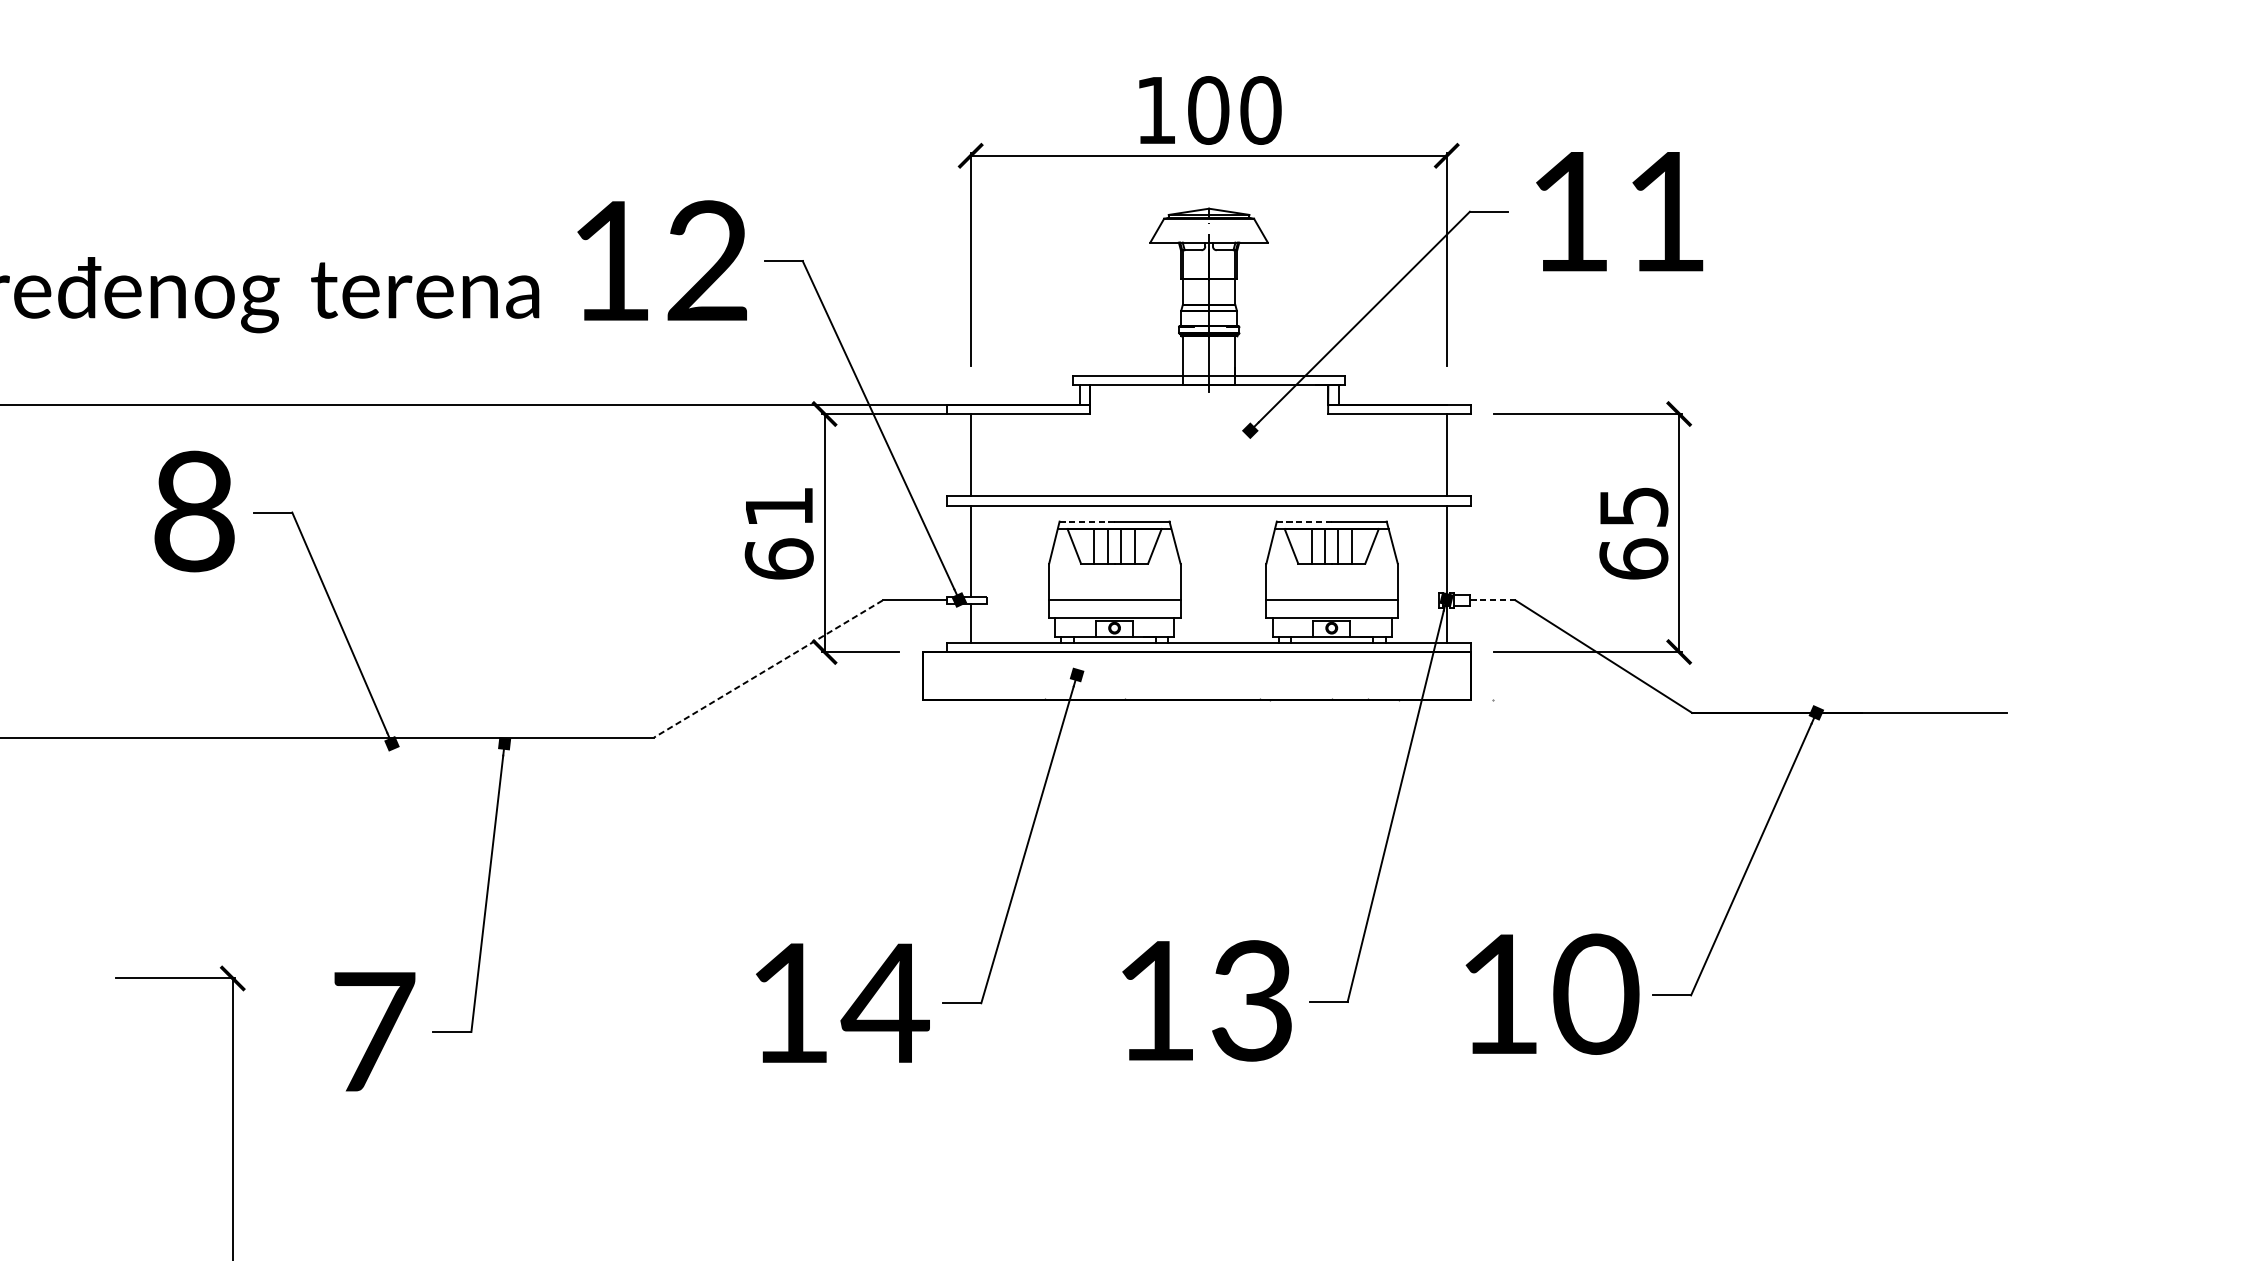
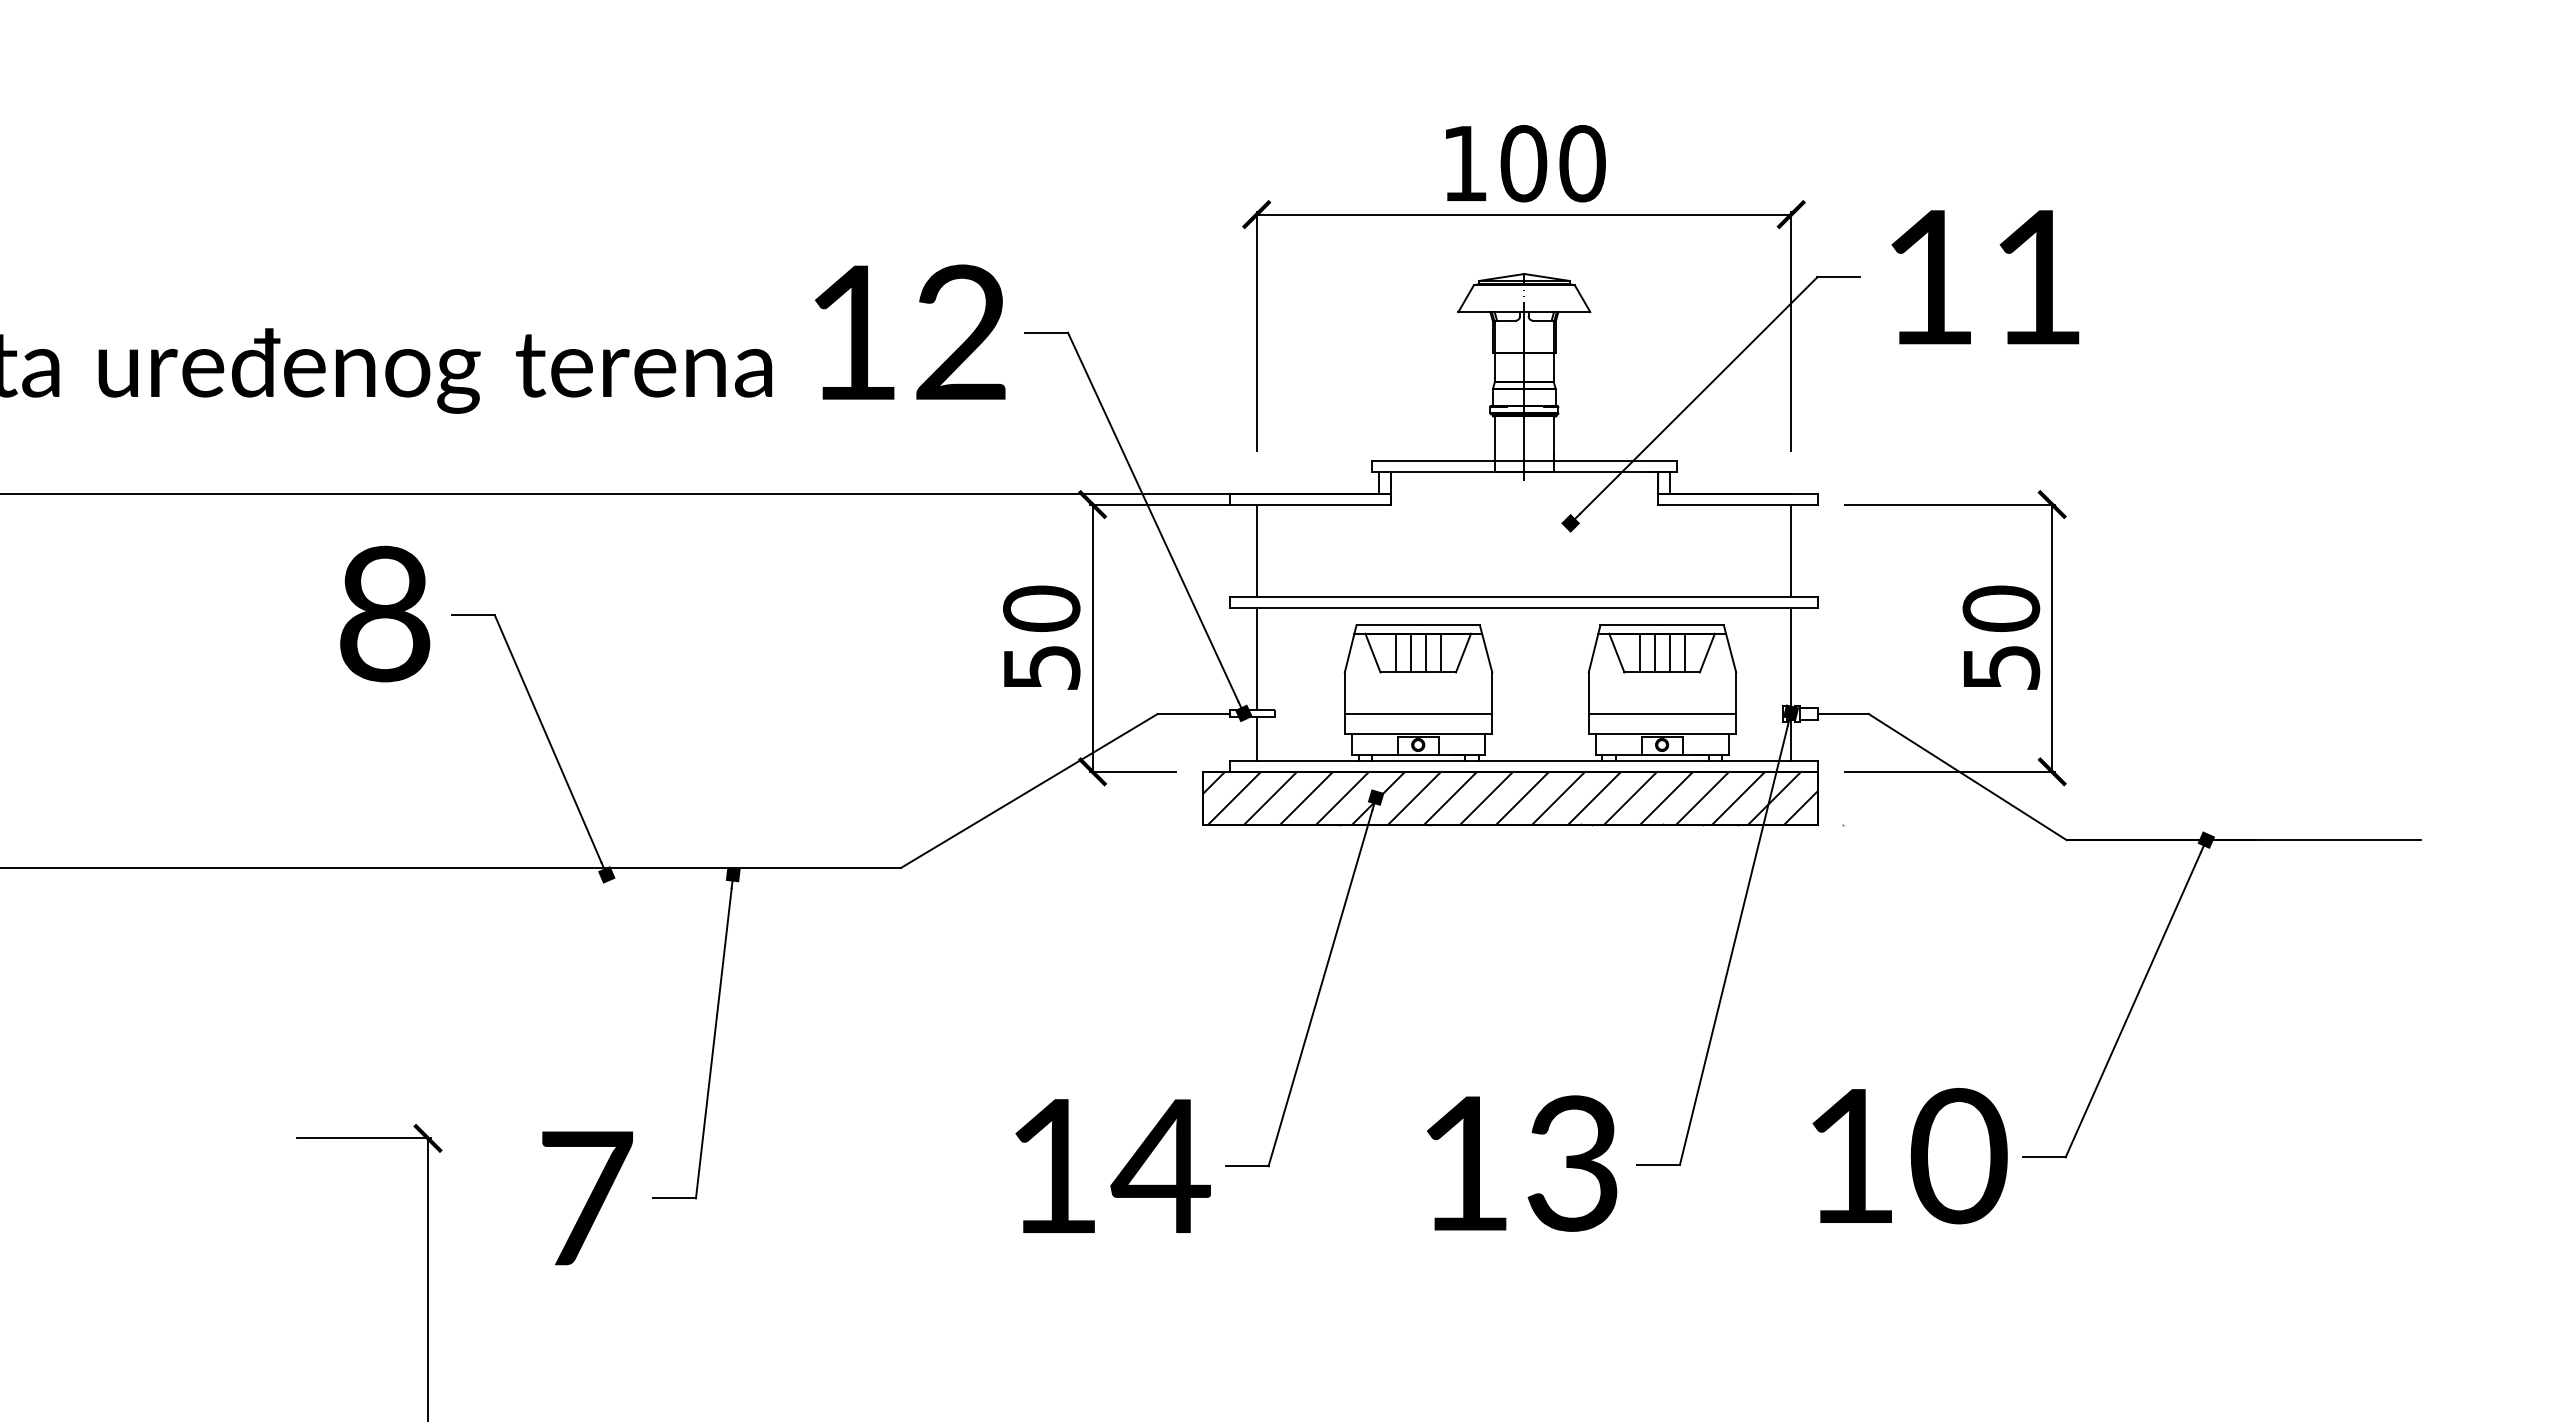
line: (1087, 521) -> (1387, 625), dashed -> solid
line: (1304, 521) -> (1631, 625), dashed -> solid
text: (779, 532) -> (1041, 637), 61 -> 50
text: (1633, 532) -> (2001, 637), 65 -> 50
line: (1493, 600) -> (1843, 713), dashed -> solid
line: (768, 668) -> (1029, 790), dashed -> solid
hatch: (1196, 675) -> (1510, 798), added

